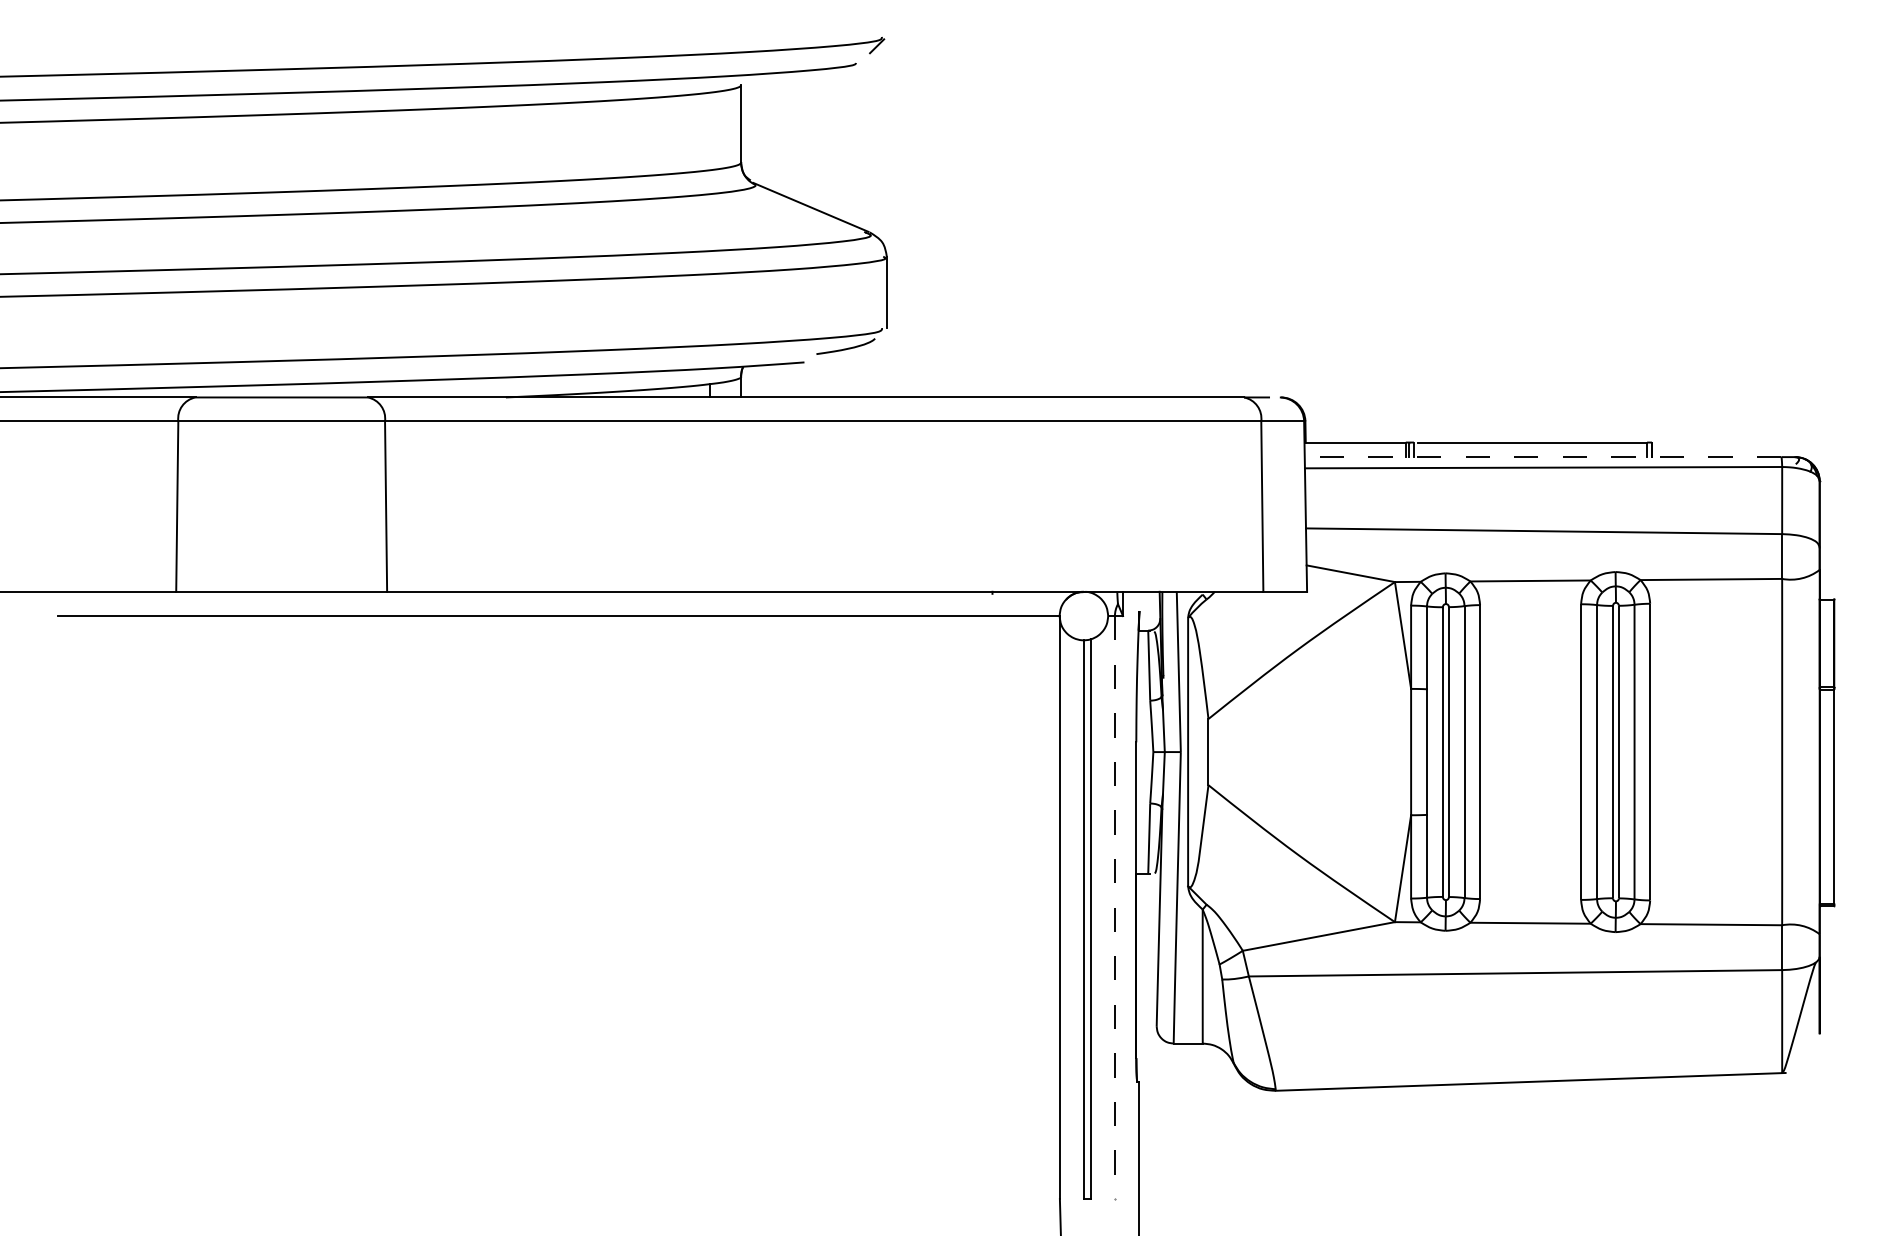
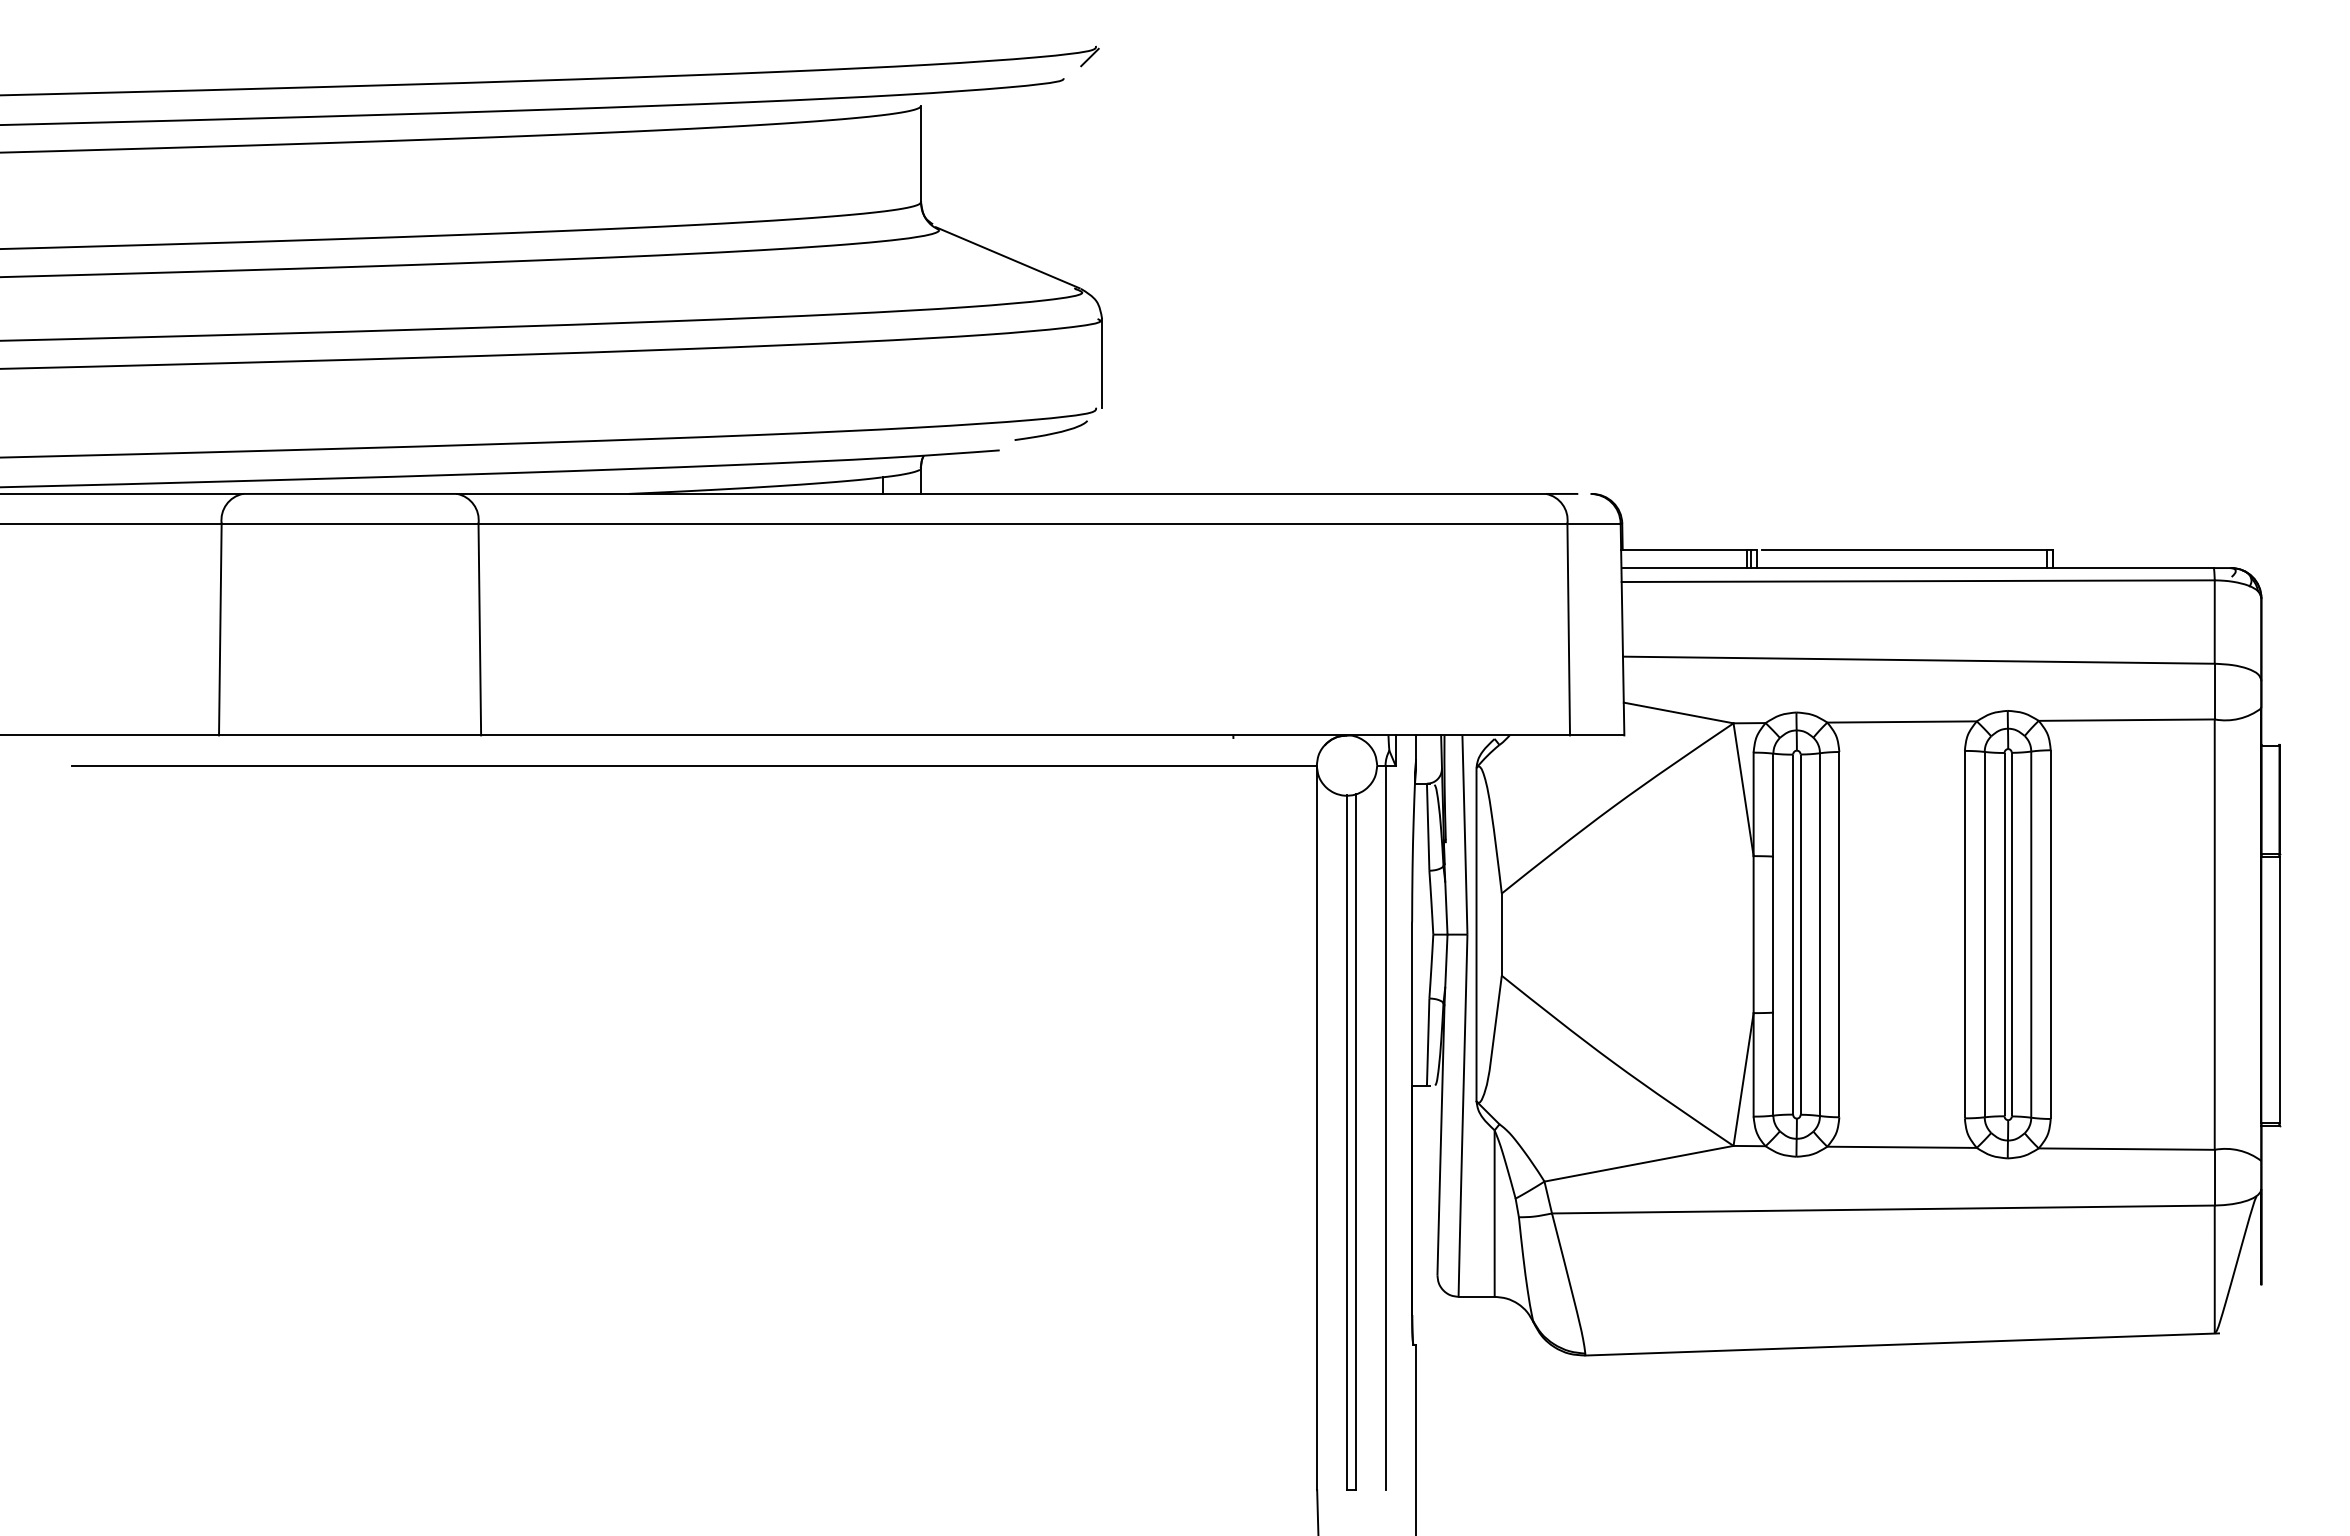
line: (1542, 457) -> (1917, 568), dashed -> solid
line: (1139, 602) -> (1416, 748), added
line: (1114, 908) -> (1385, 1128), dashed -> solid

